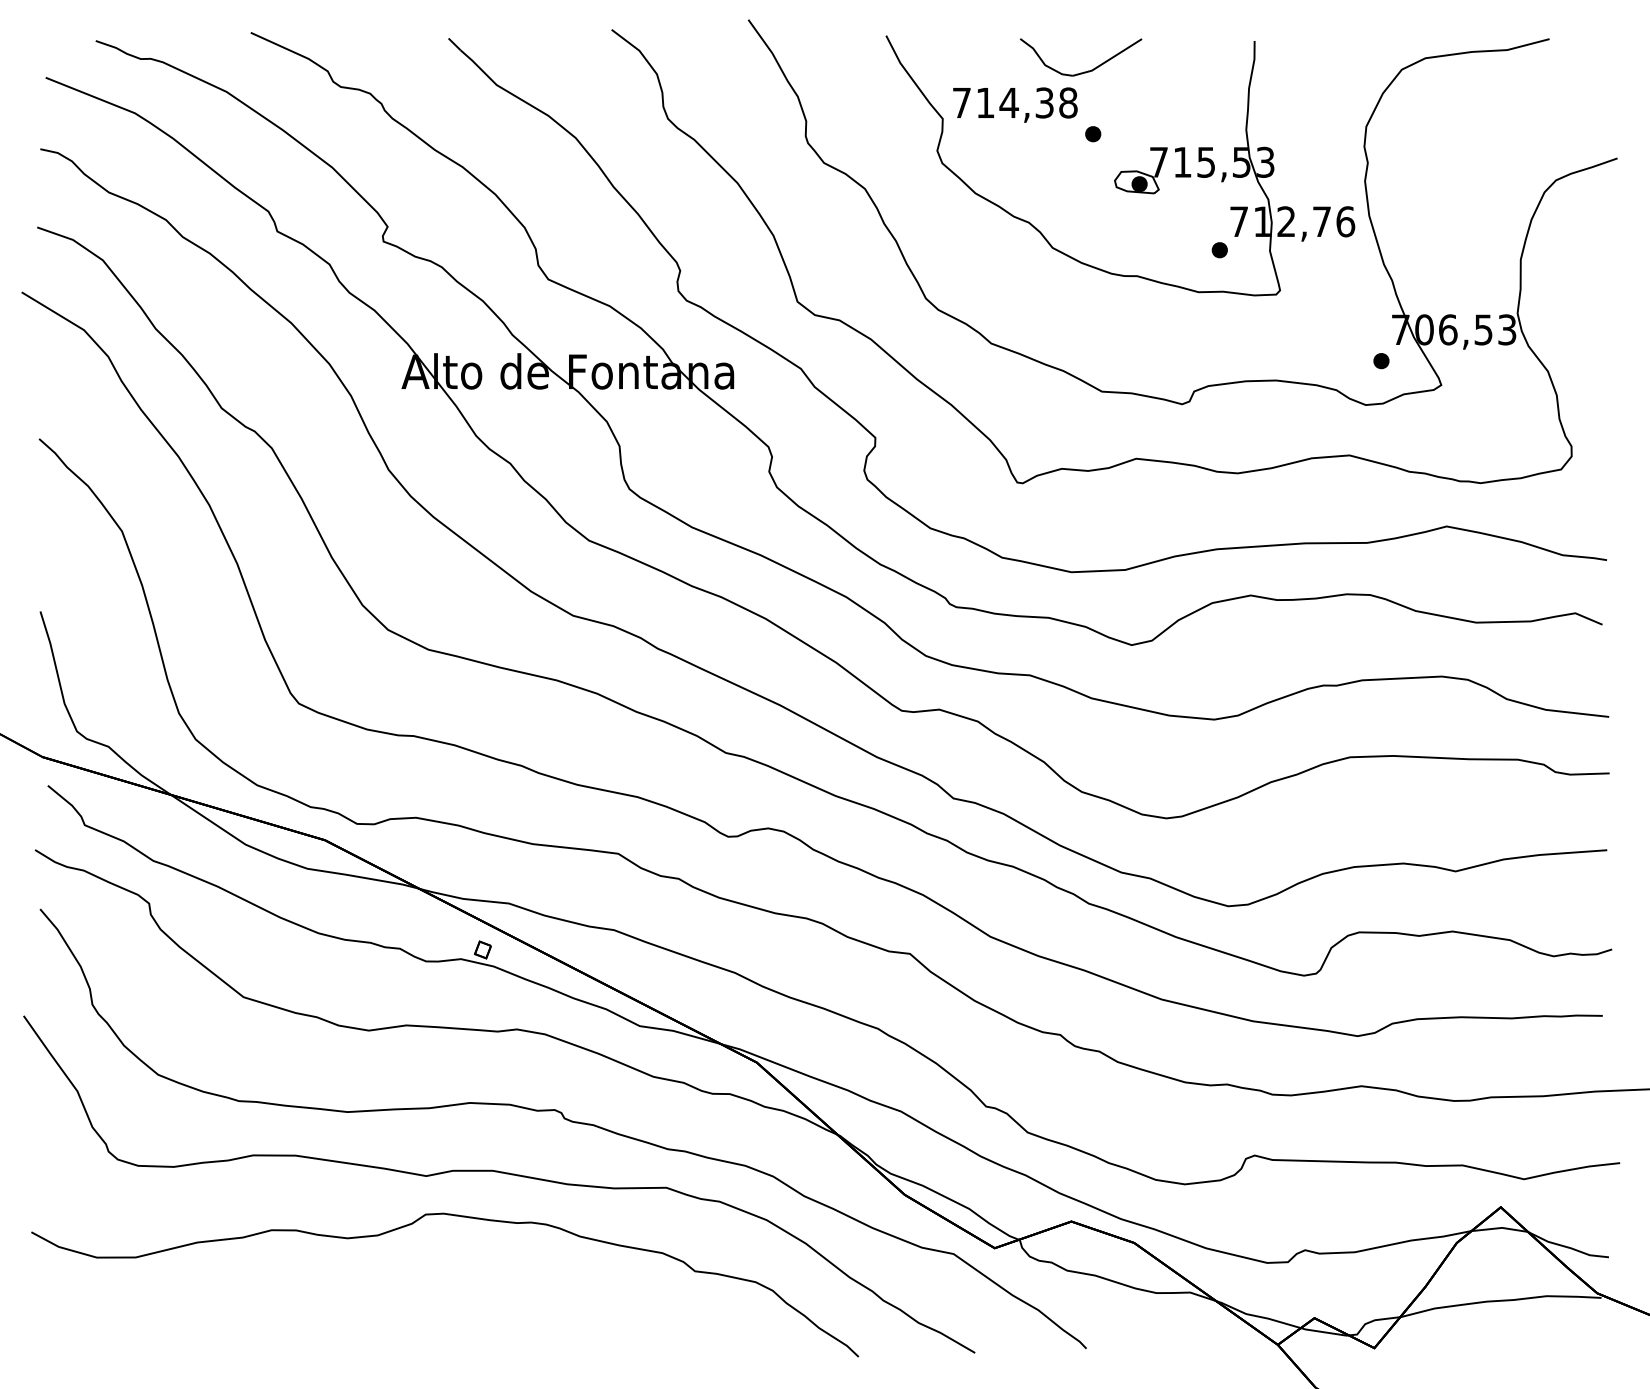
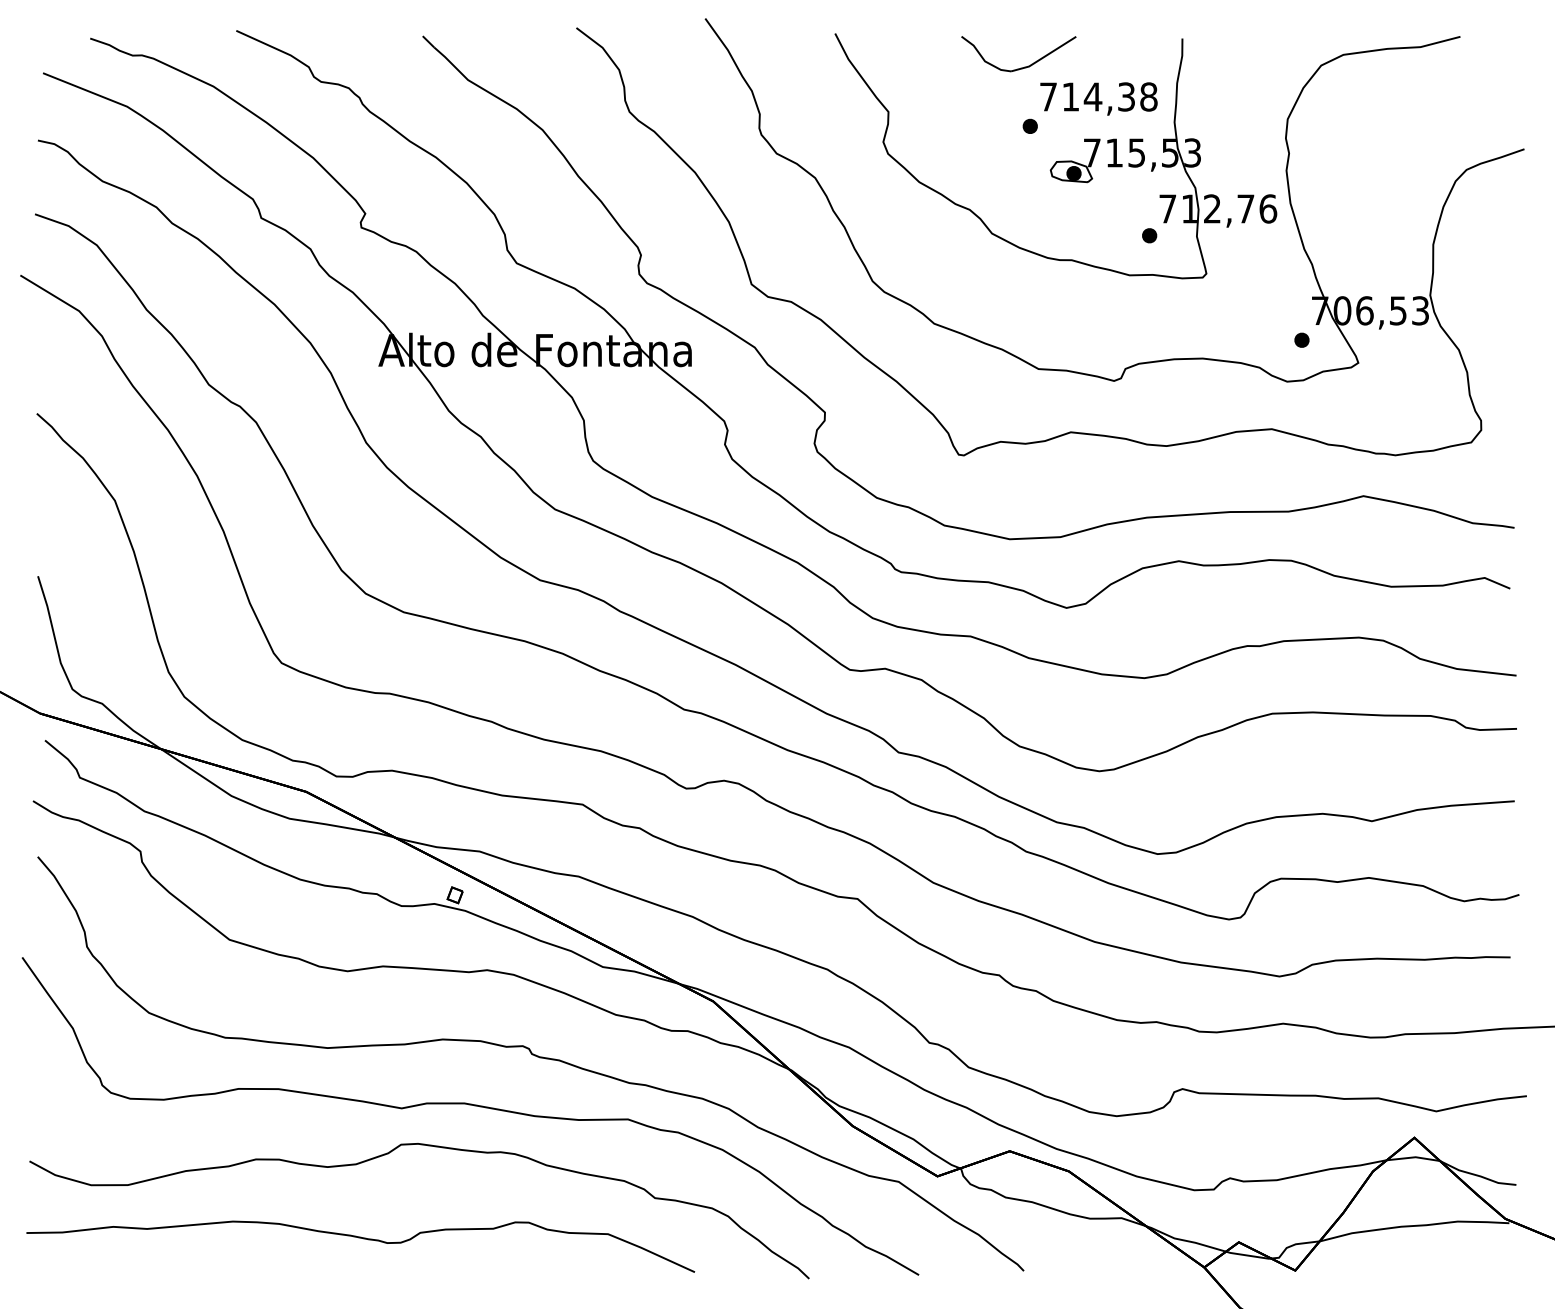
text: (1014, 104) -> (1098, 98), moved
part: (385, 1315) -> (363, 1239), added

